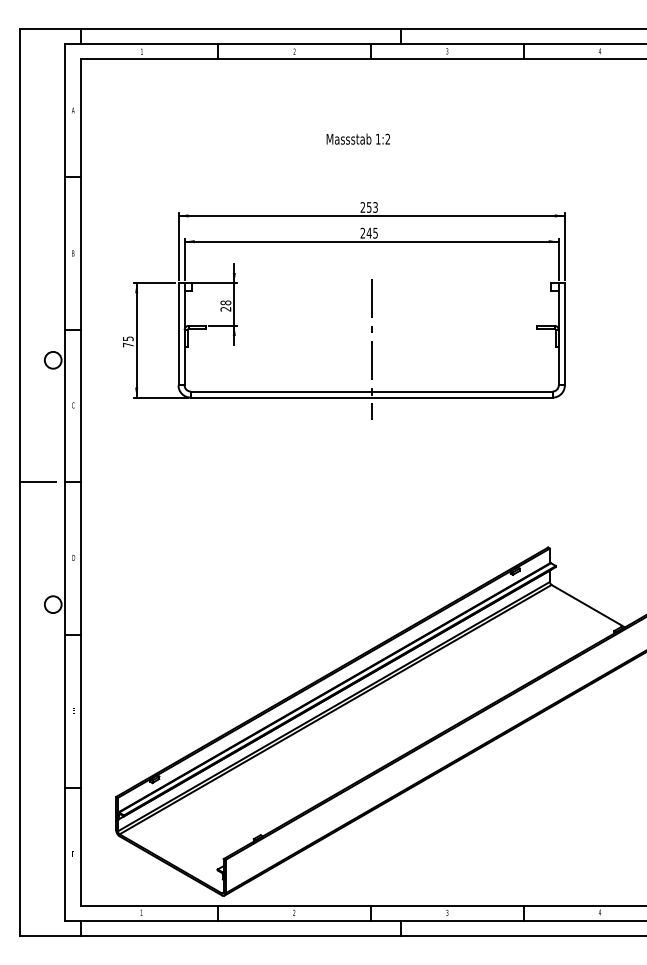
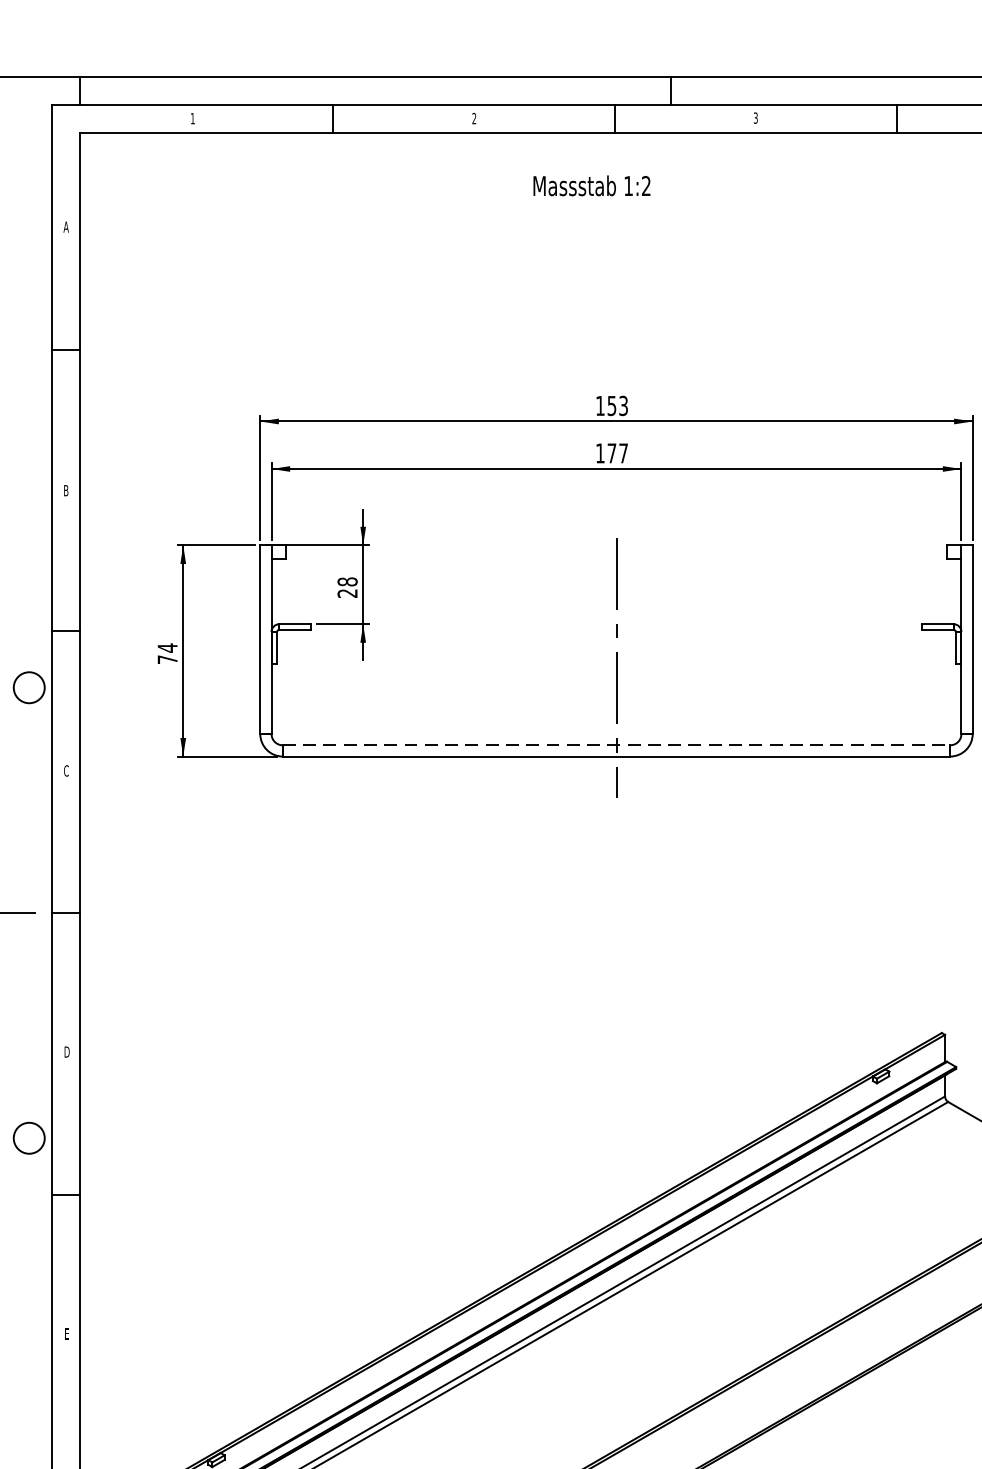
text: (357, 138) -> (590, 184), moved
text: (362, 207) -> (599, 405), 253 -> 153
text: (368, 232) -> (610, 452), 245 -> 177
text: (128, 338) -> (168, 647), 75 -> 74
line: (371, 391) -> (616, 745), solid -> dashed

